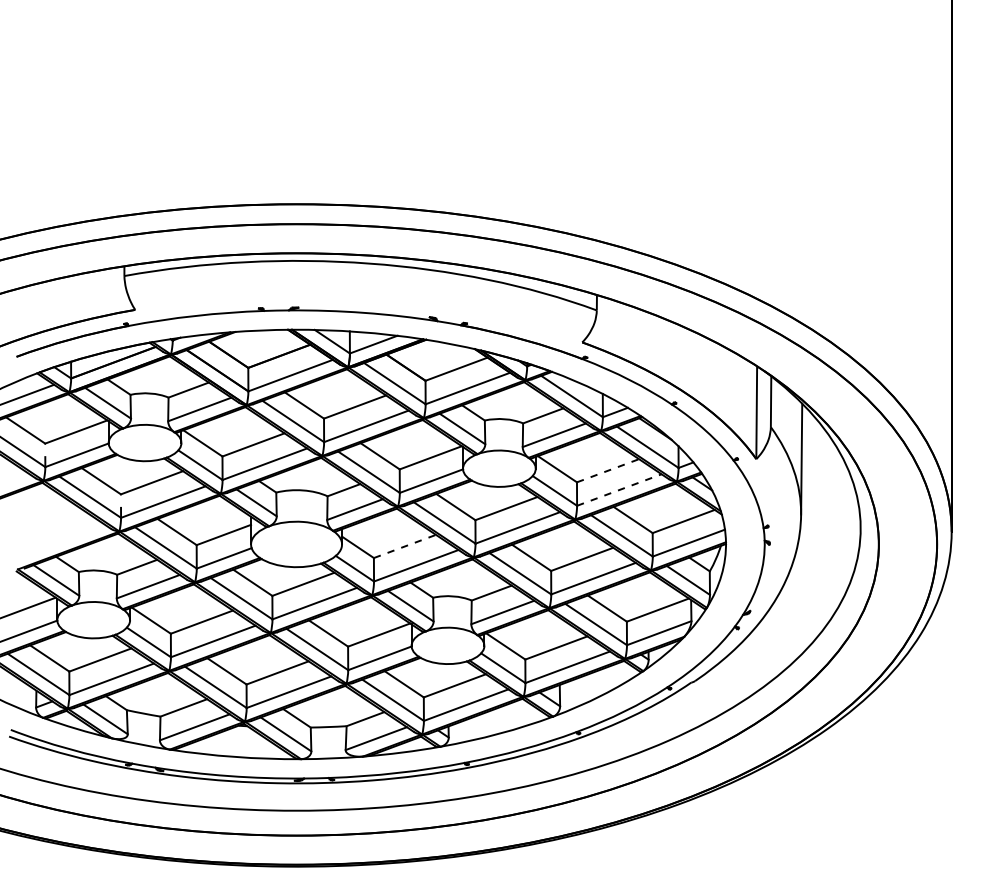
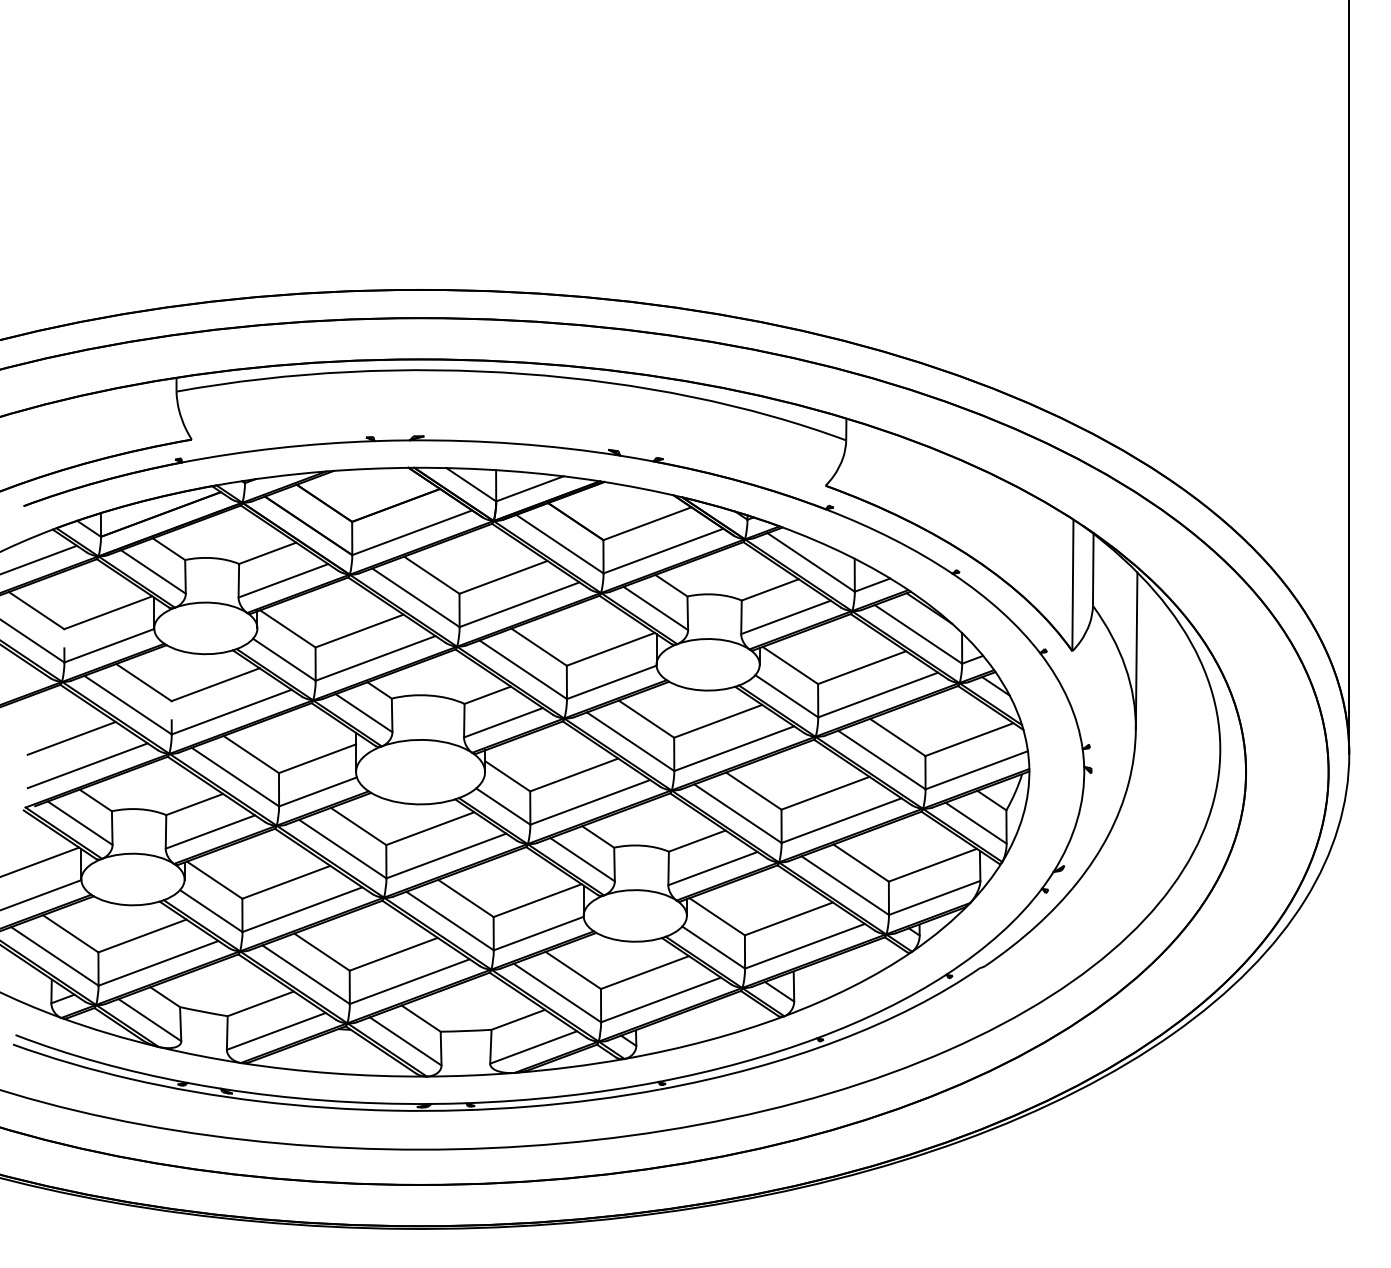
line: (608, 470) -> (862, 667), dashed -> solid
line: (619, 490) -> (878, 695), dashed -> solid
line: (50, 520) -> (71, 737), added
line: (61, 539) -> (87, 765), added
line: (405, 546) -> (574, 775), dashed -> solid

